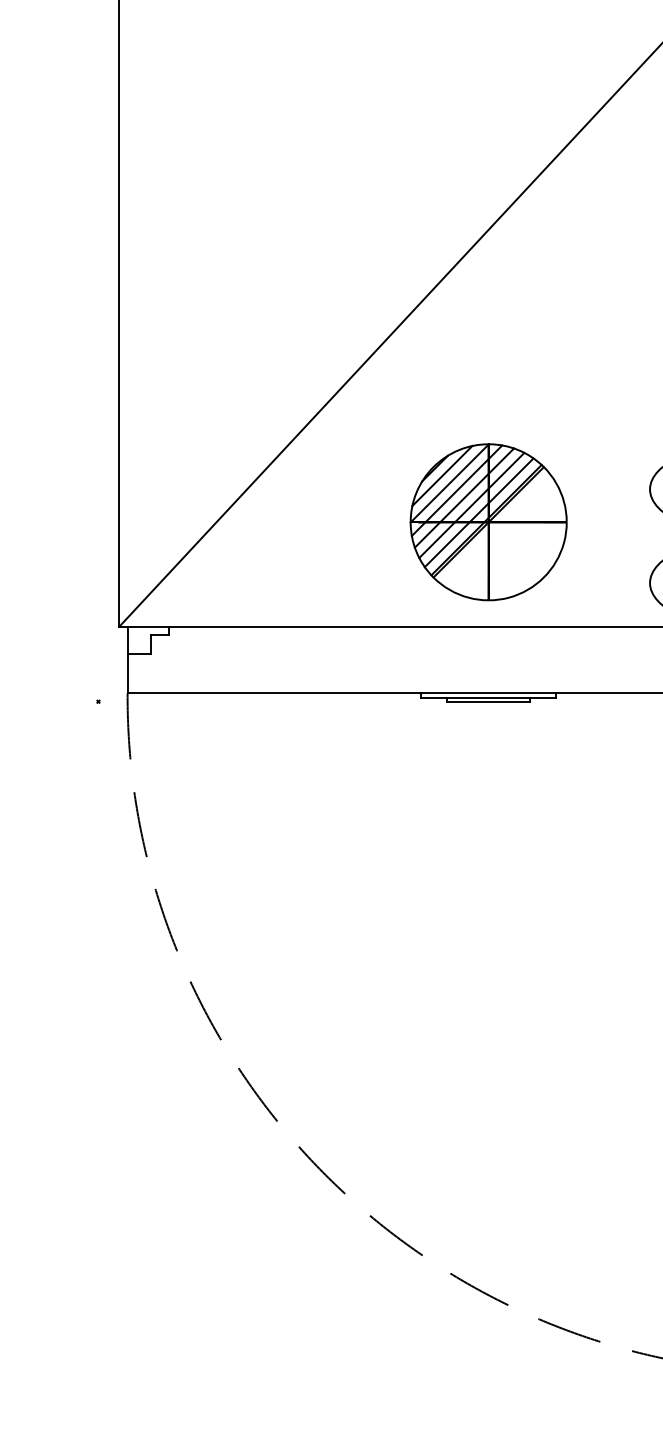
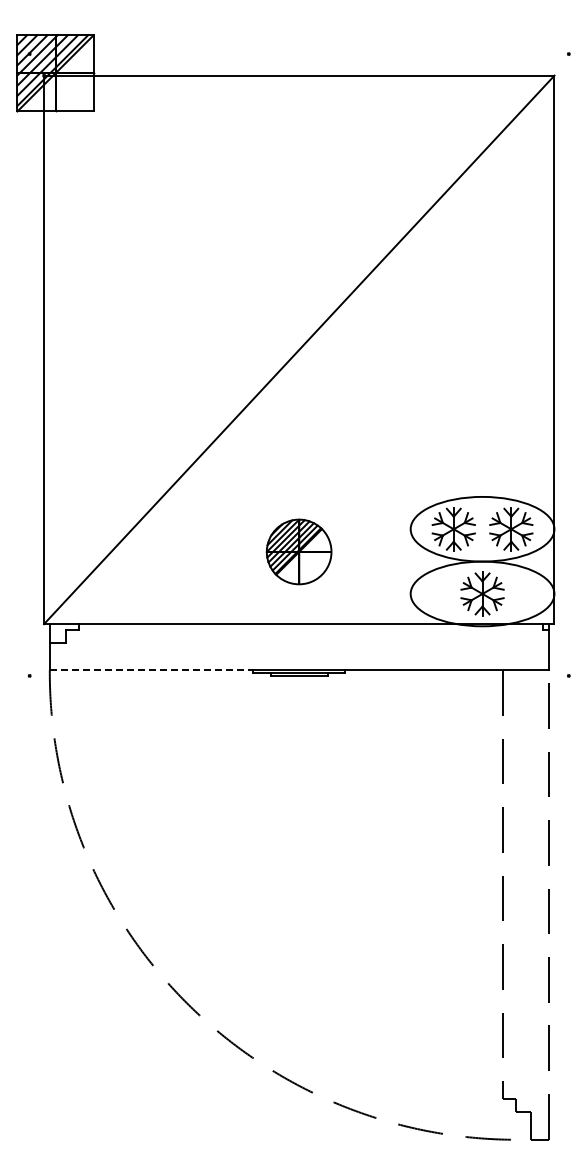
part: (487, 521) -> (298, 551), size x0.6
line: (274, 693) -> (151, 670), solid -> dashed

